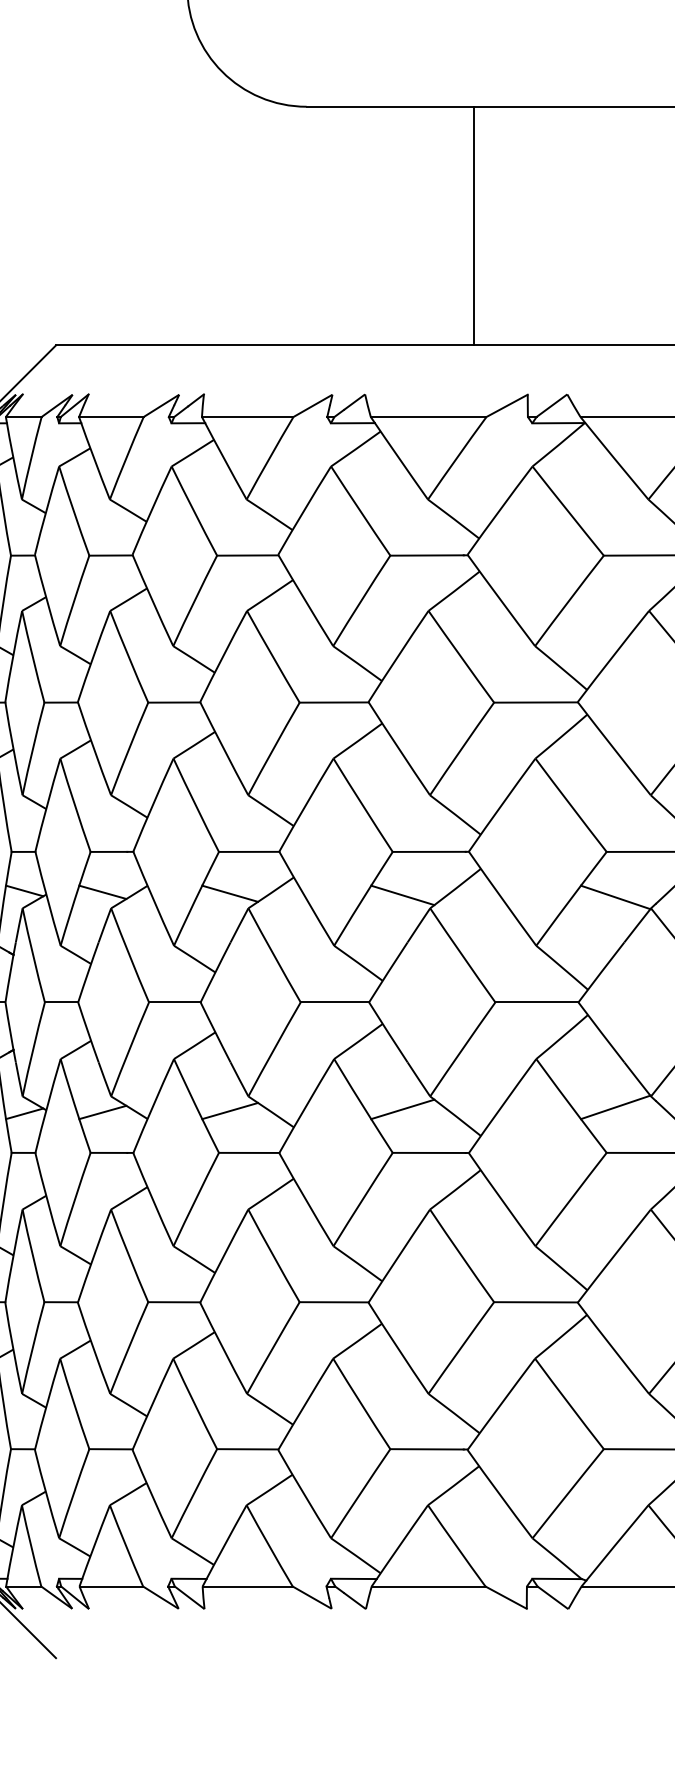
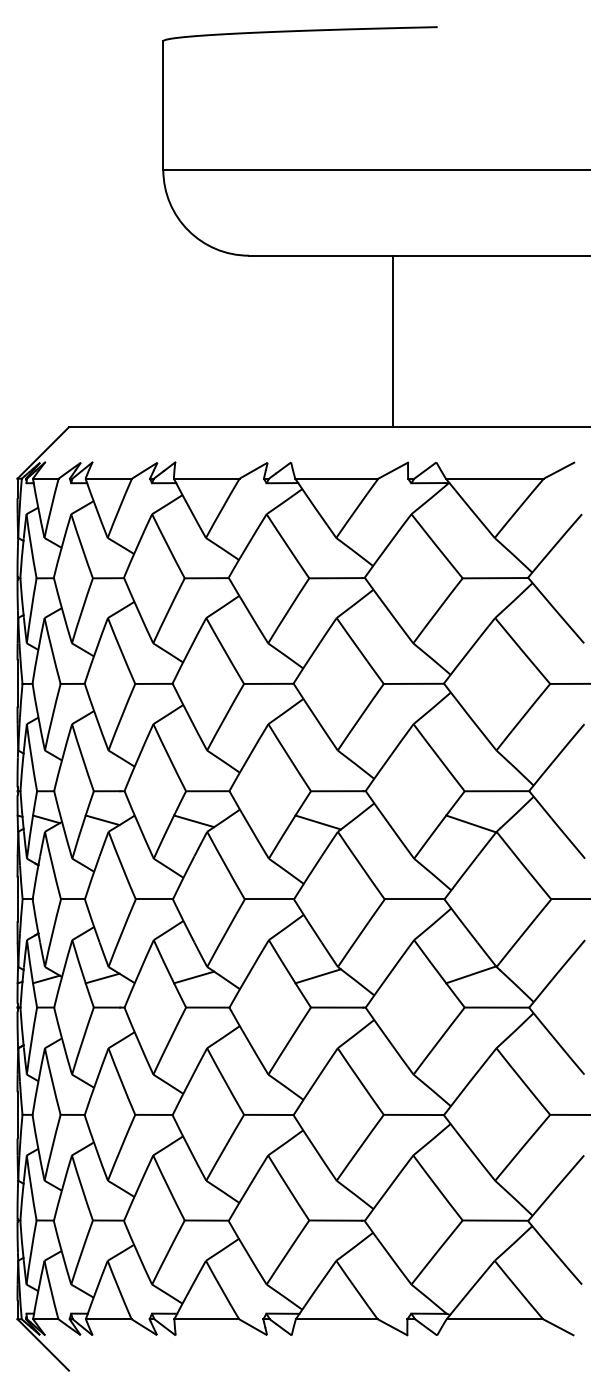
line: (474, 226) -> (393, 341), moved

